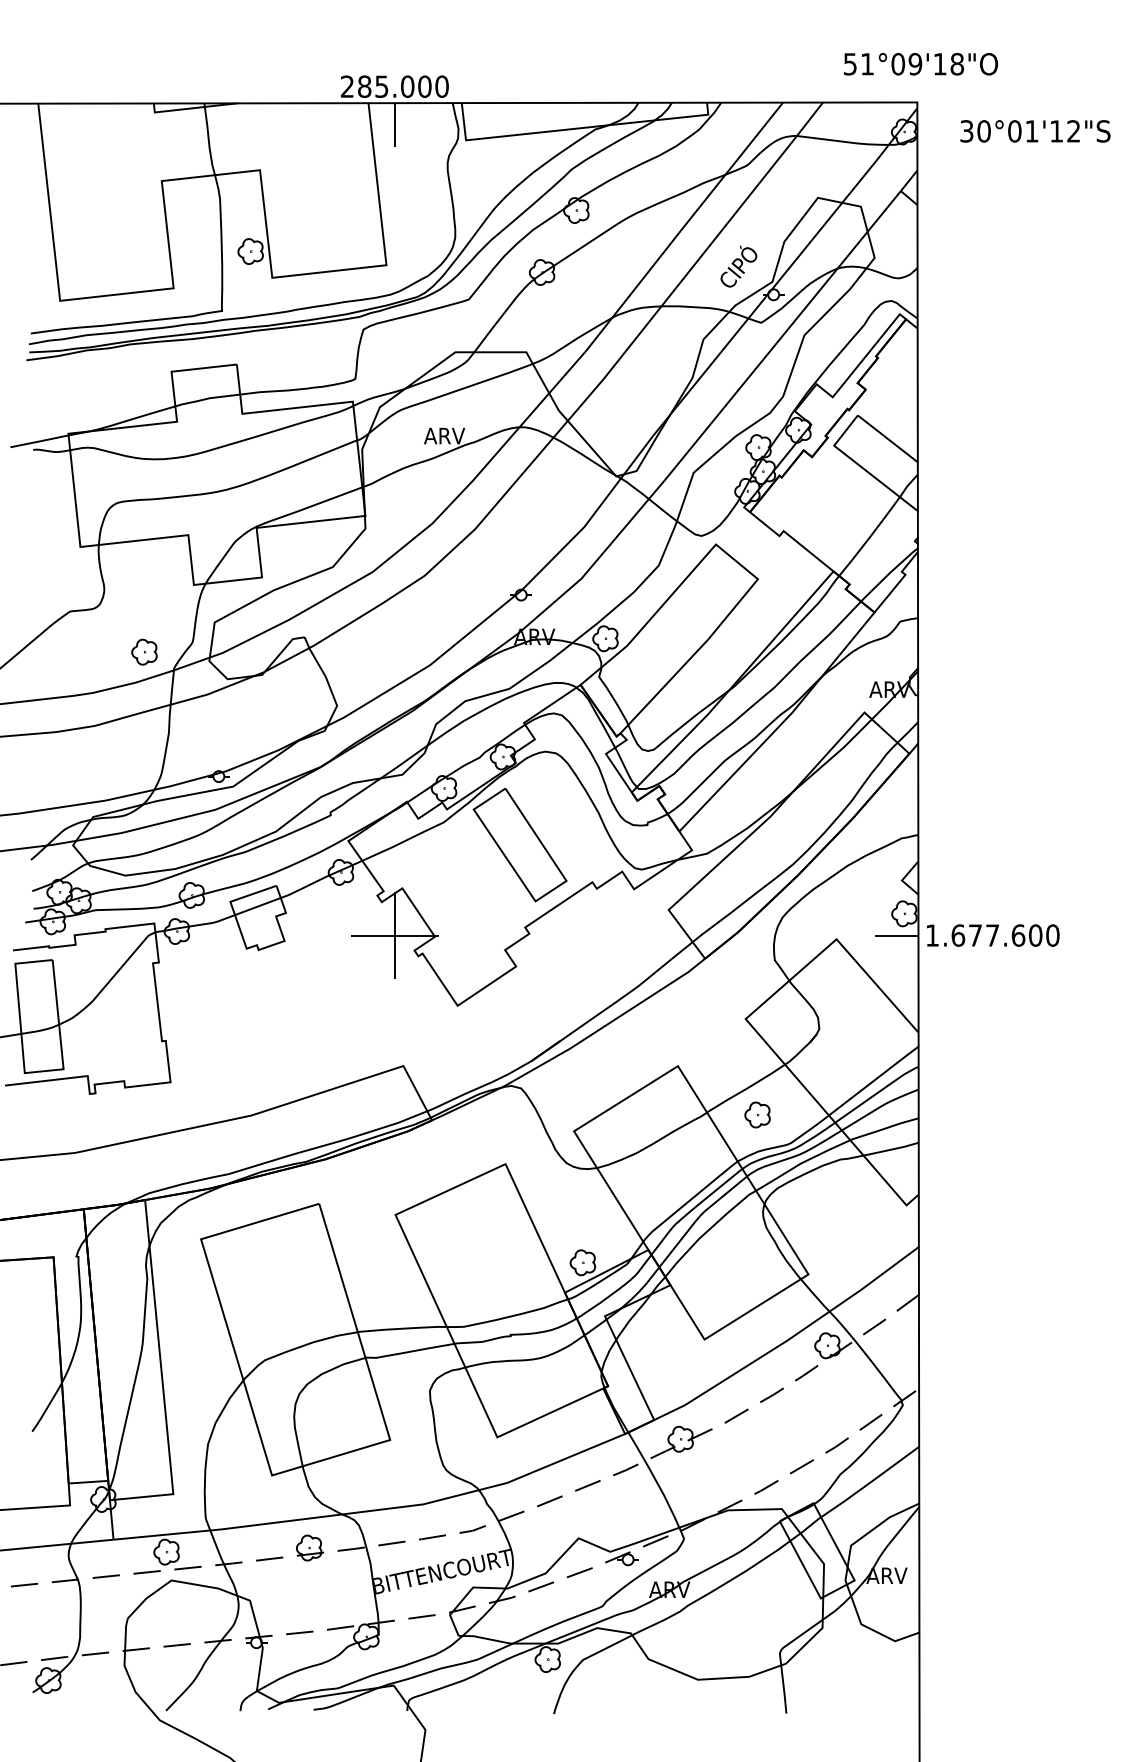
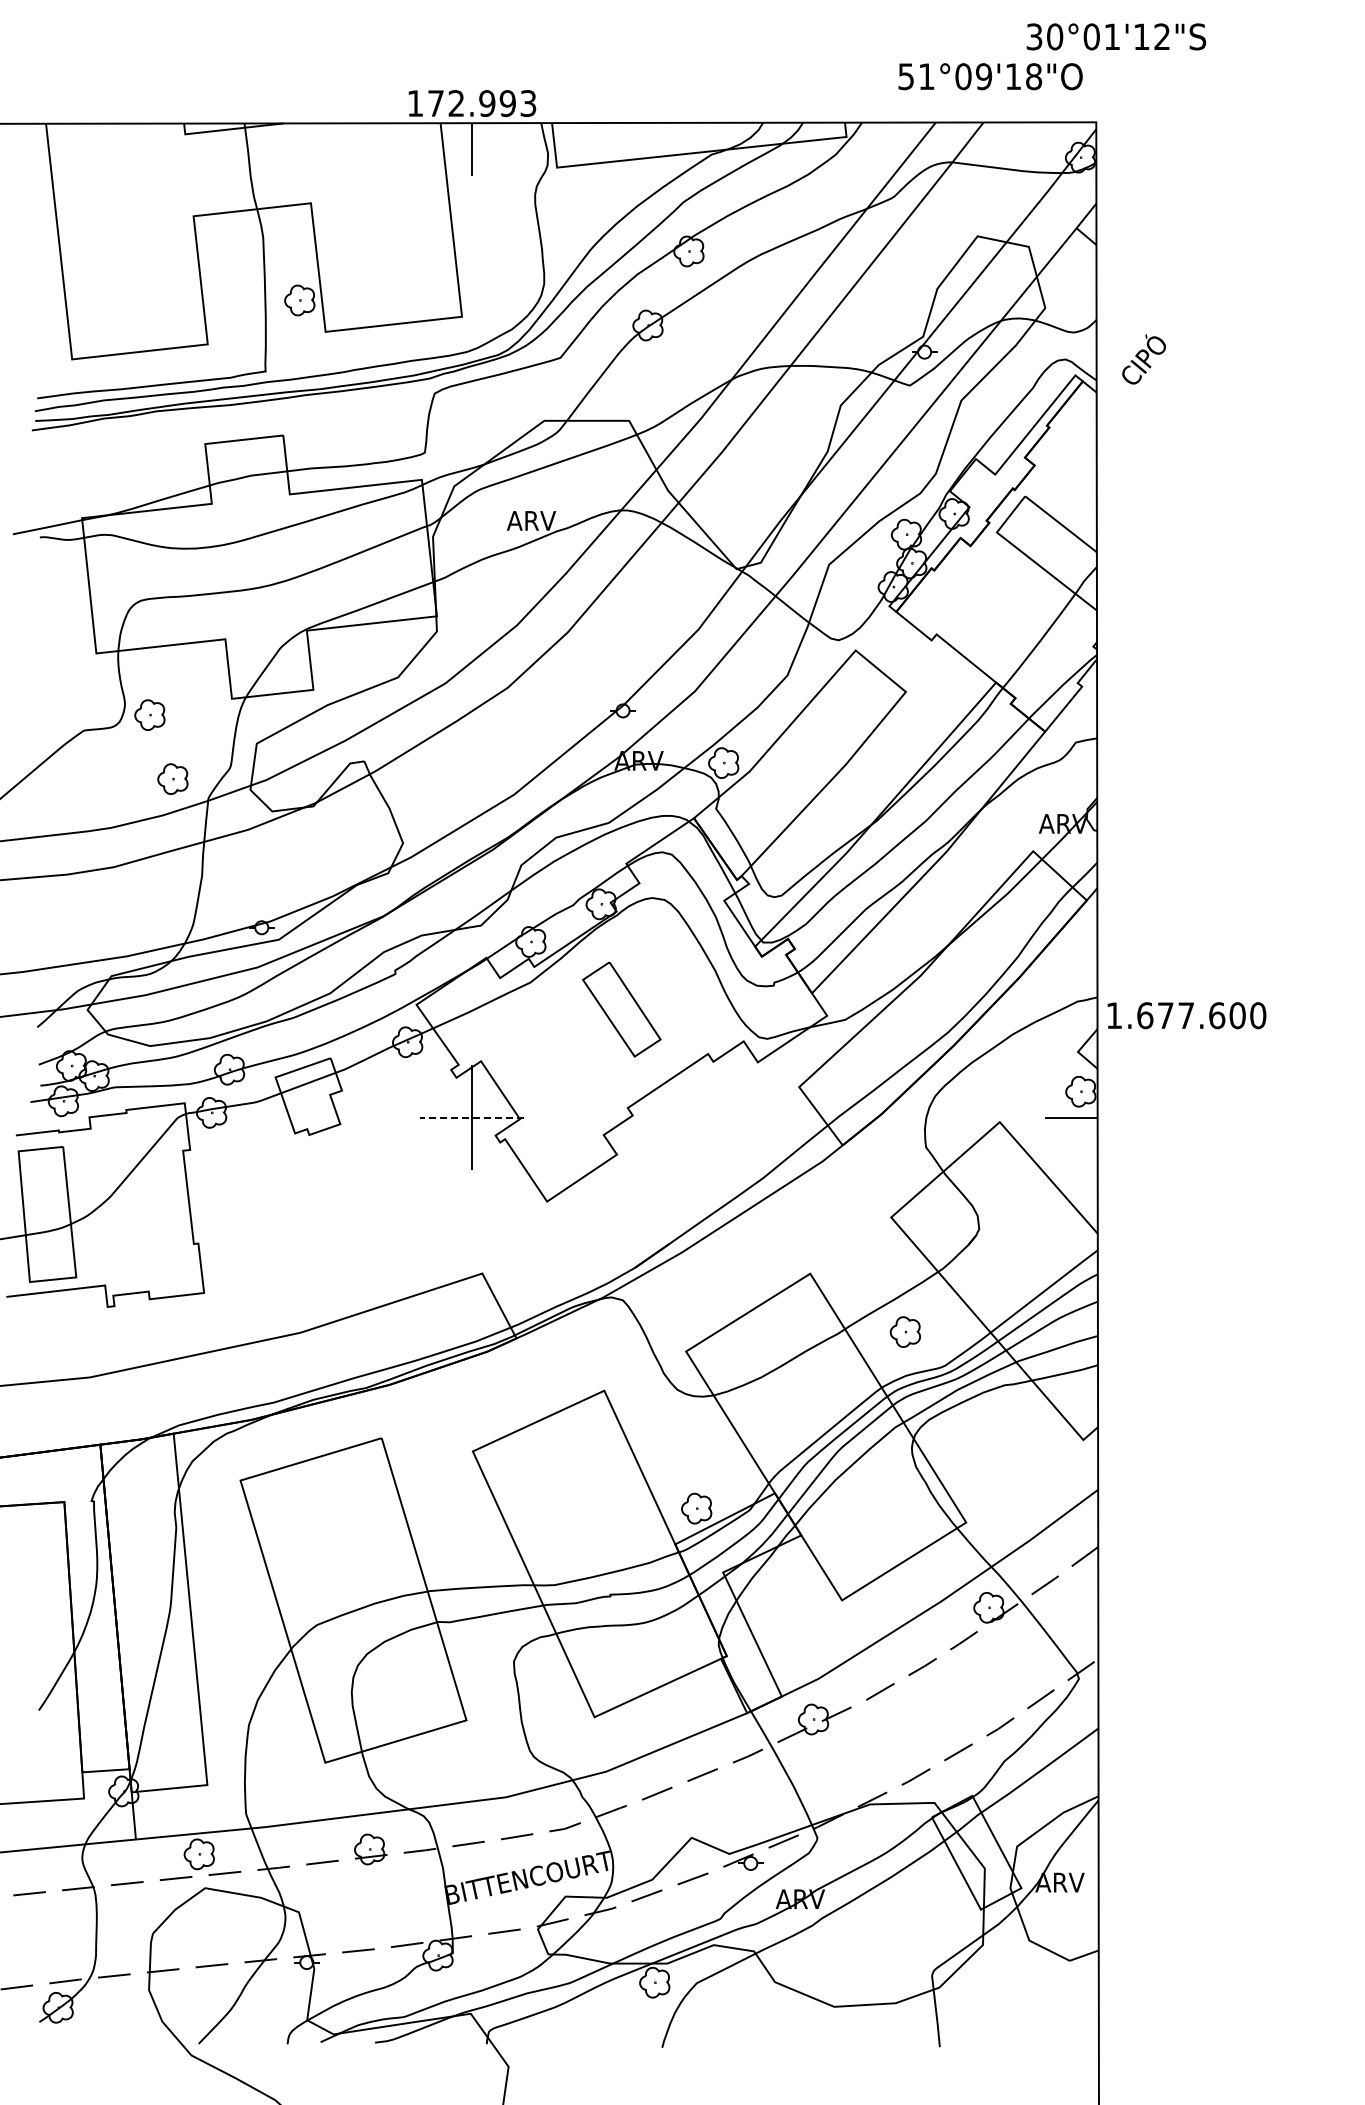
text: (920, 64) -> (990, 76), moved
text: (394, 86) -> (471, 103), 285.000 -> 172.993
text: (1035, 131) -> (1116, 36), moved
text: (738, 266) -> (1143, 359), moved
part: (124, 598) -> (149, 714), added
part: (519, 845) -> (621, 1009), size x0.7
line: (394, 935) -> (471, 1117), solid -> dashed
text: (992, 935) -> (1186, 1015), moved

